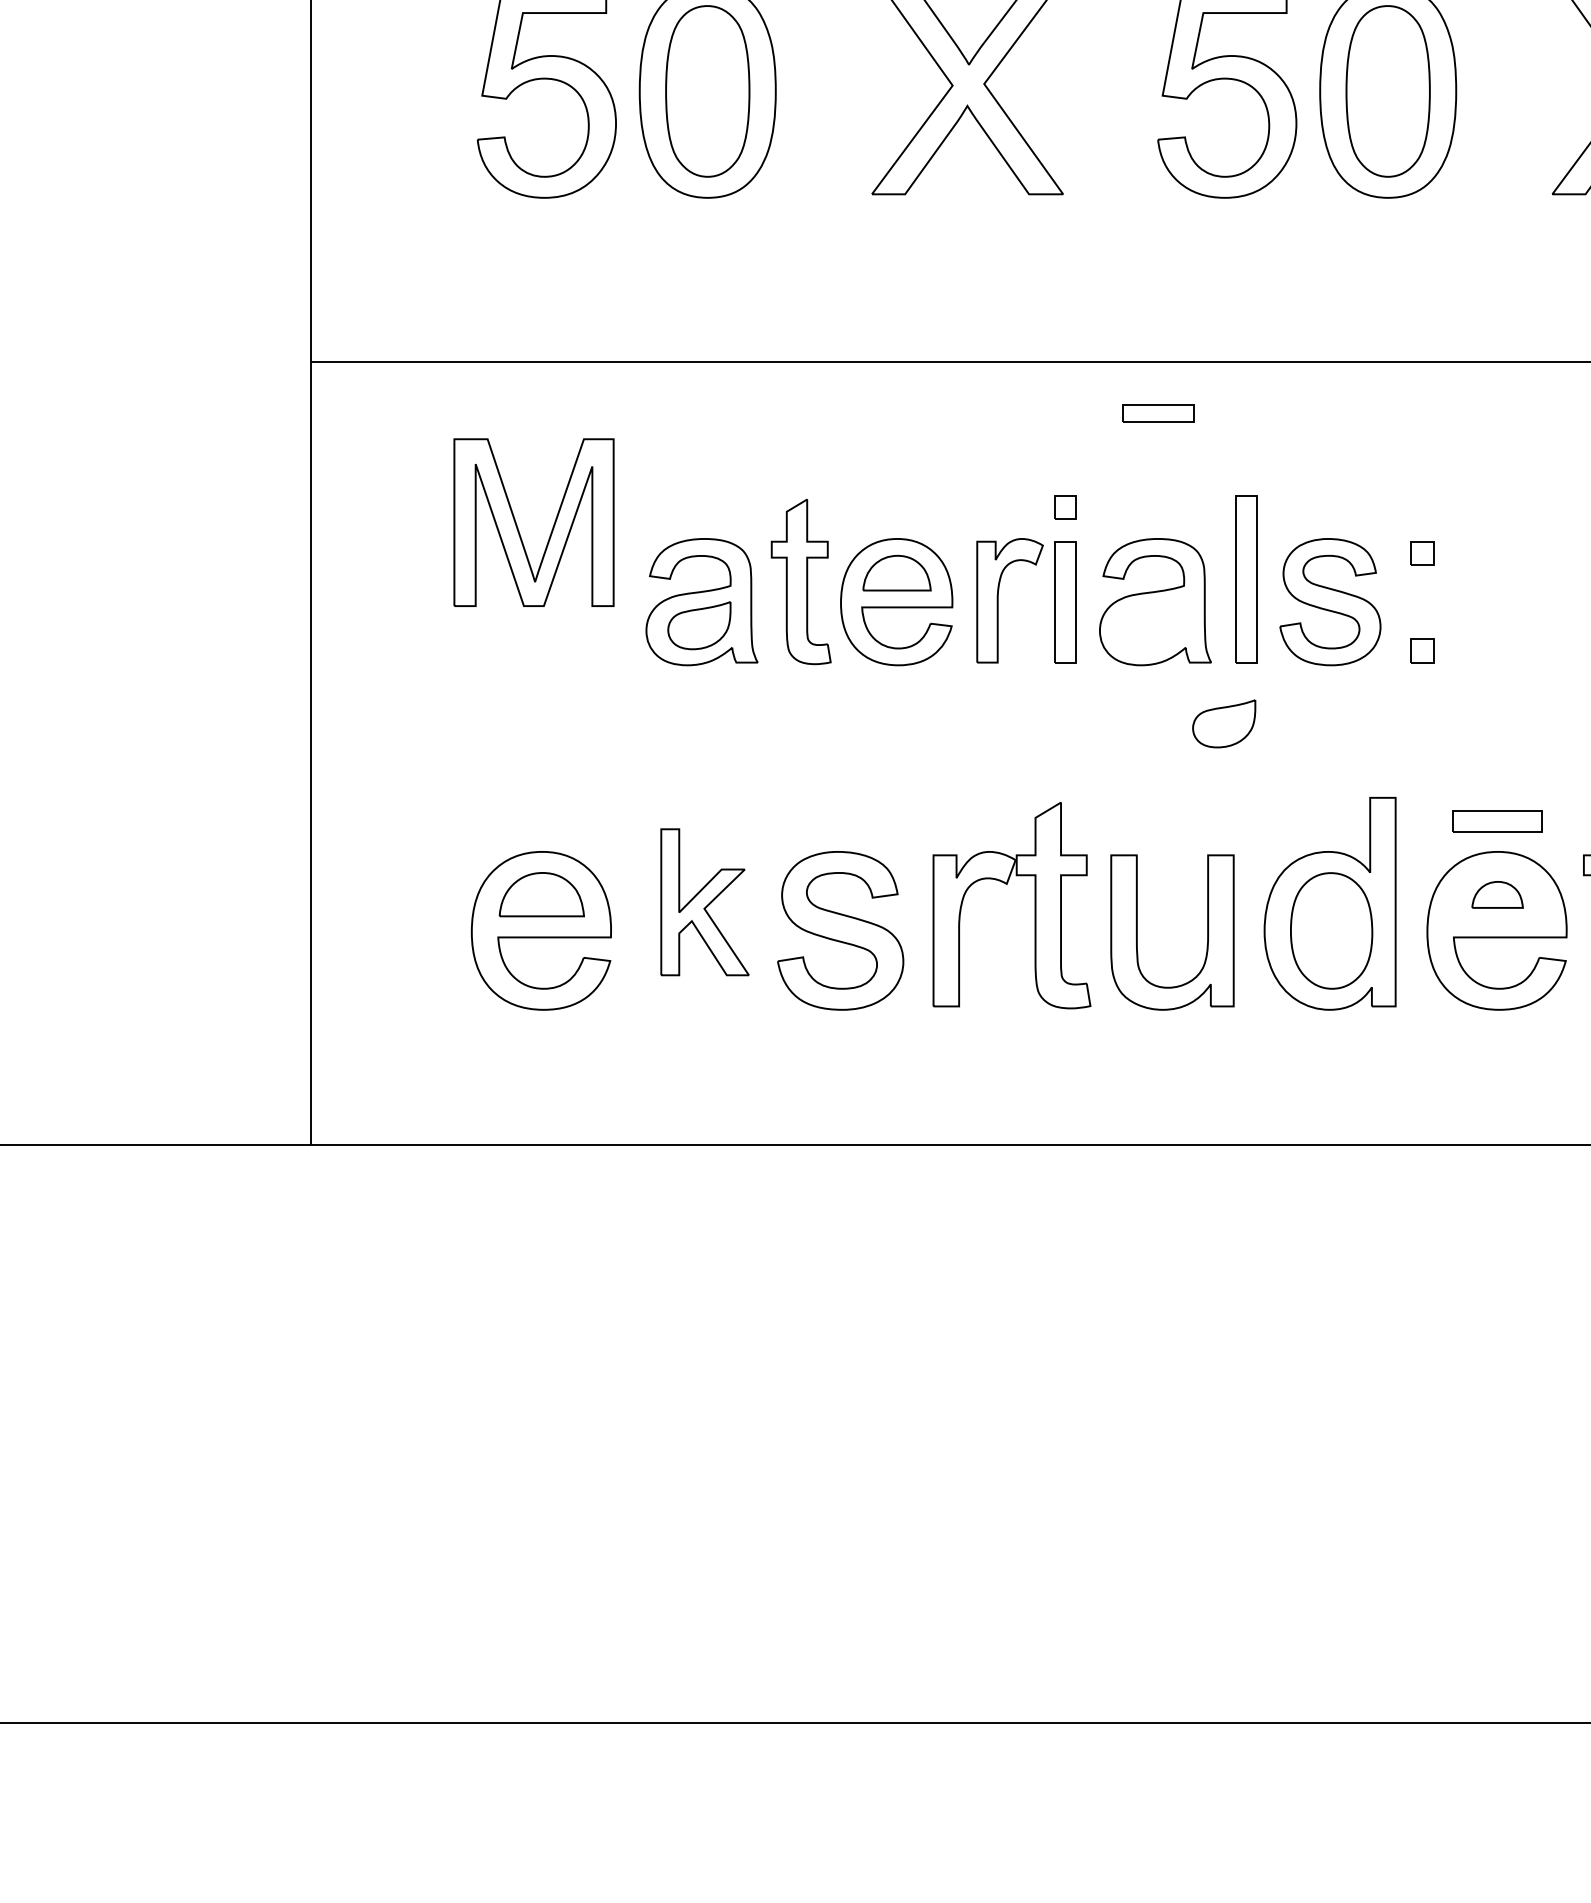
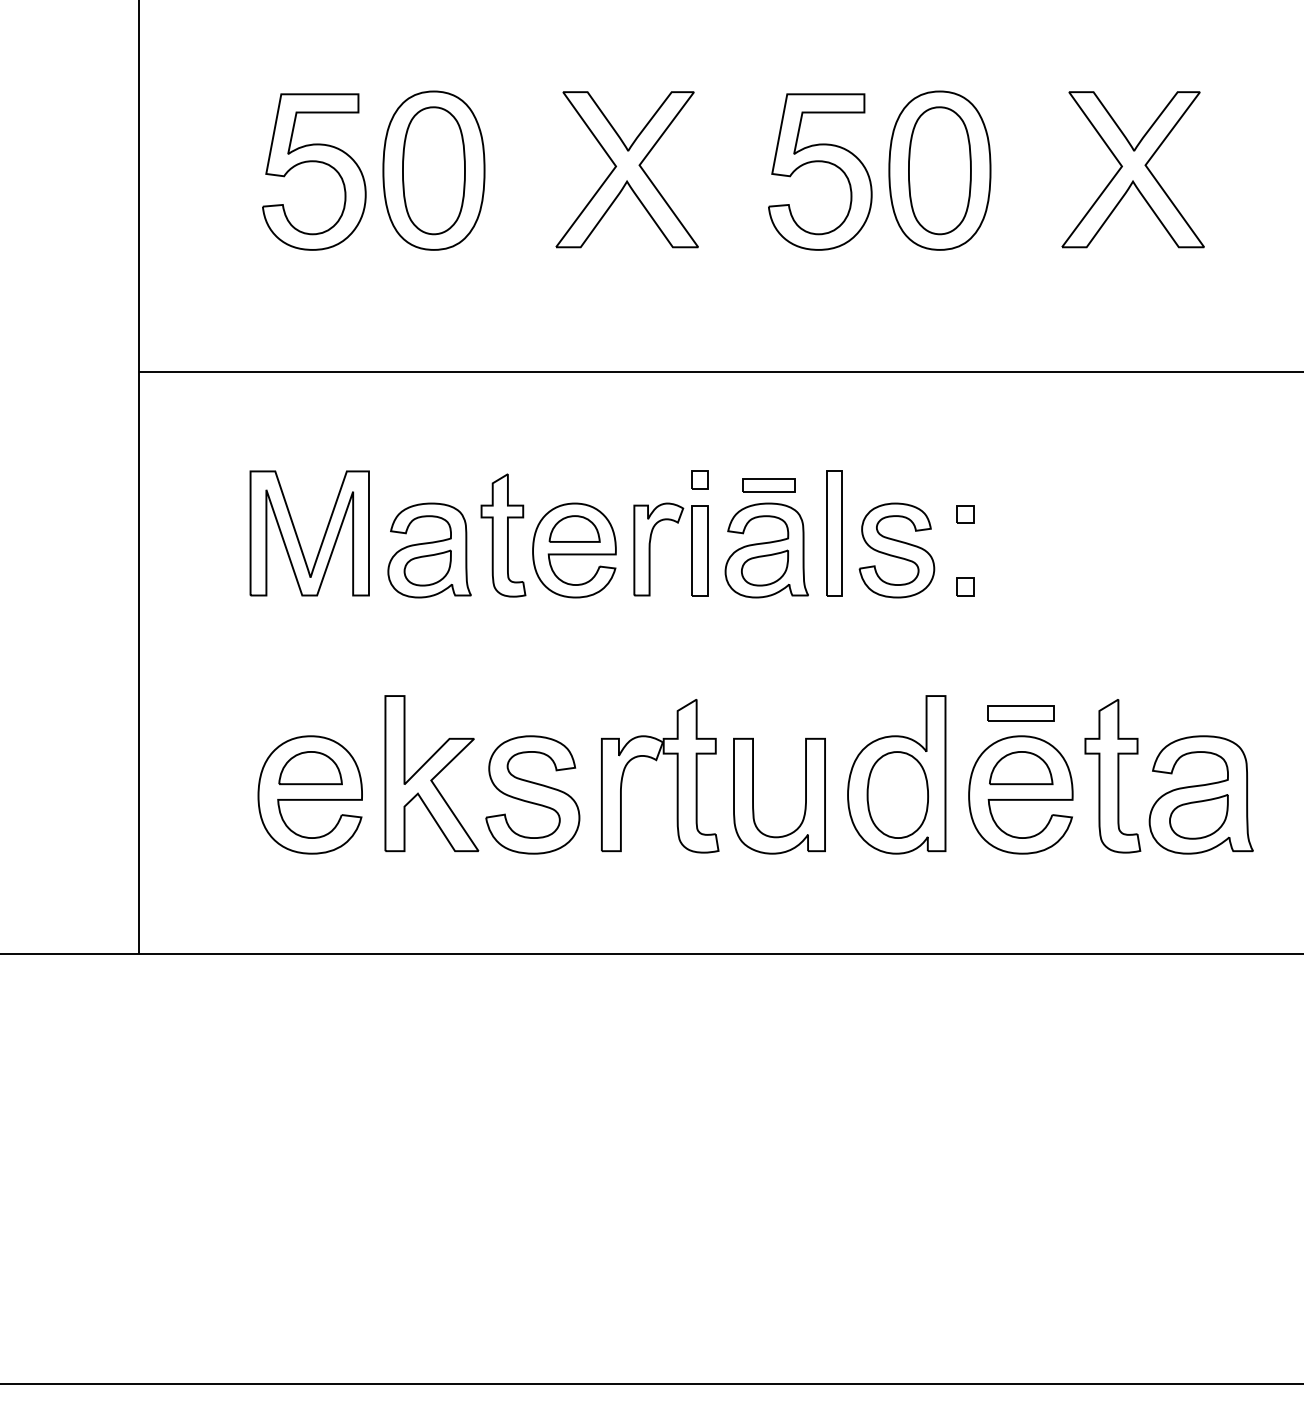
part: (1157, 413) -> (768, 485), moved
part: (518, 528) -> (298, 537), moved
part: (1223, 723) -> (764, 567), moved
part: (1497, 895) -> (1021, 768), size x1.67
part: (704, 901) -> (431, 773), size x1.43

